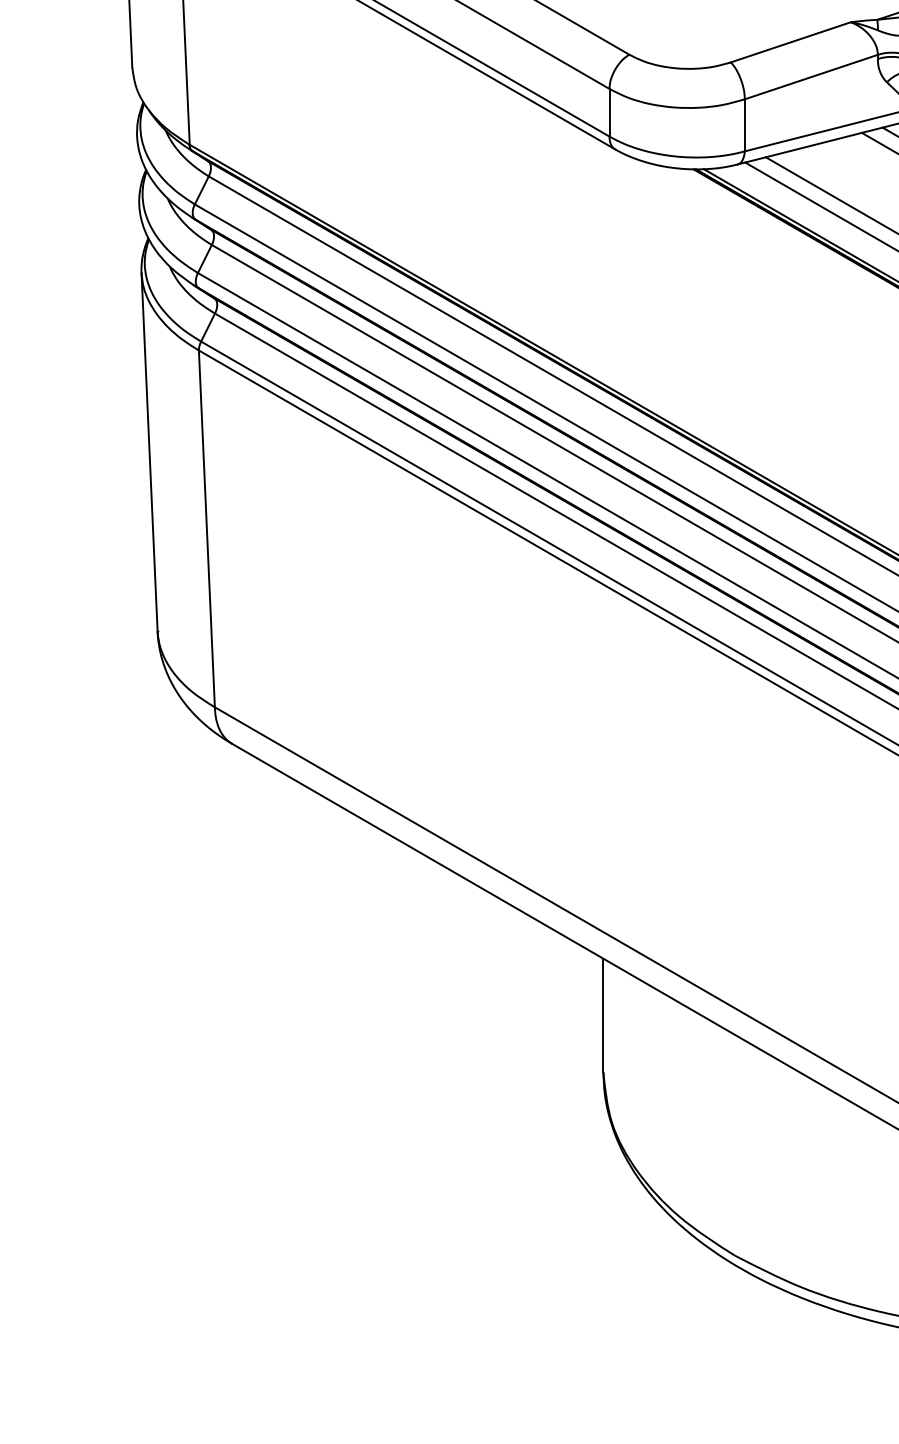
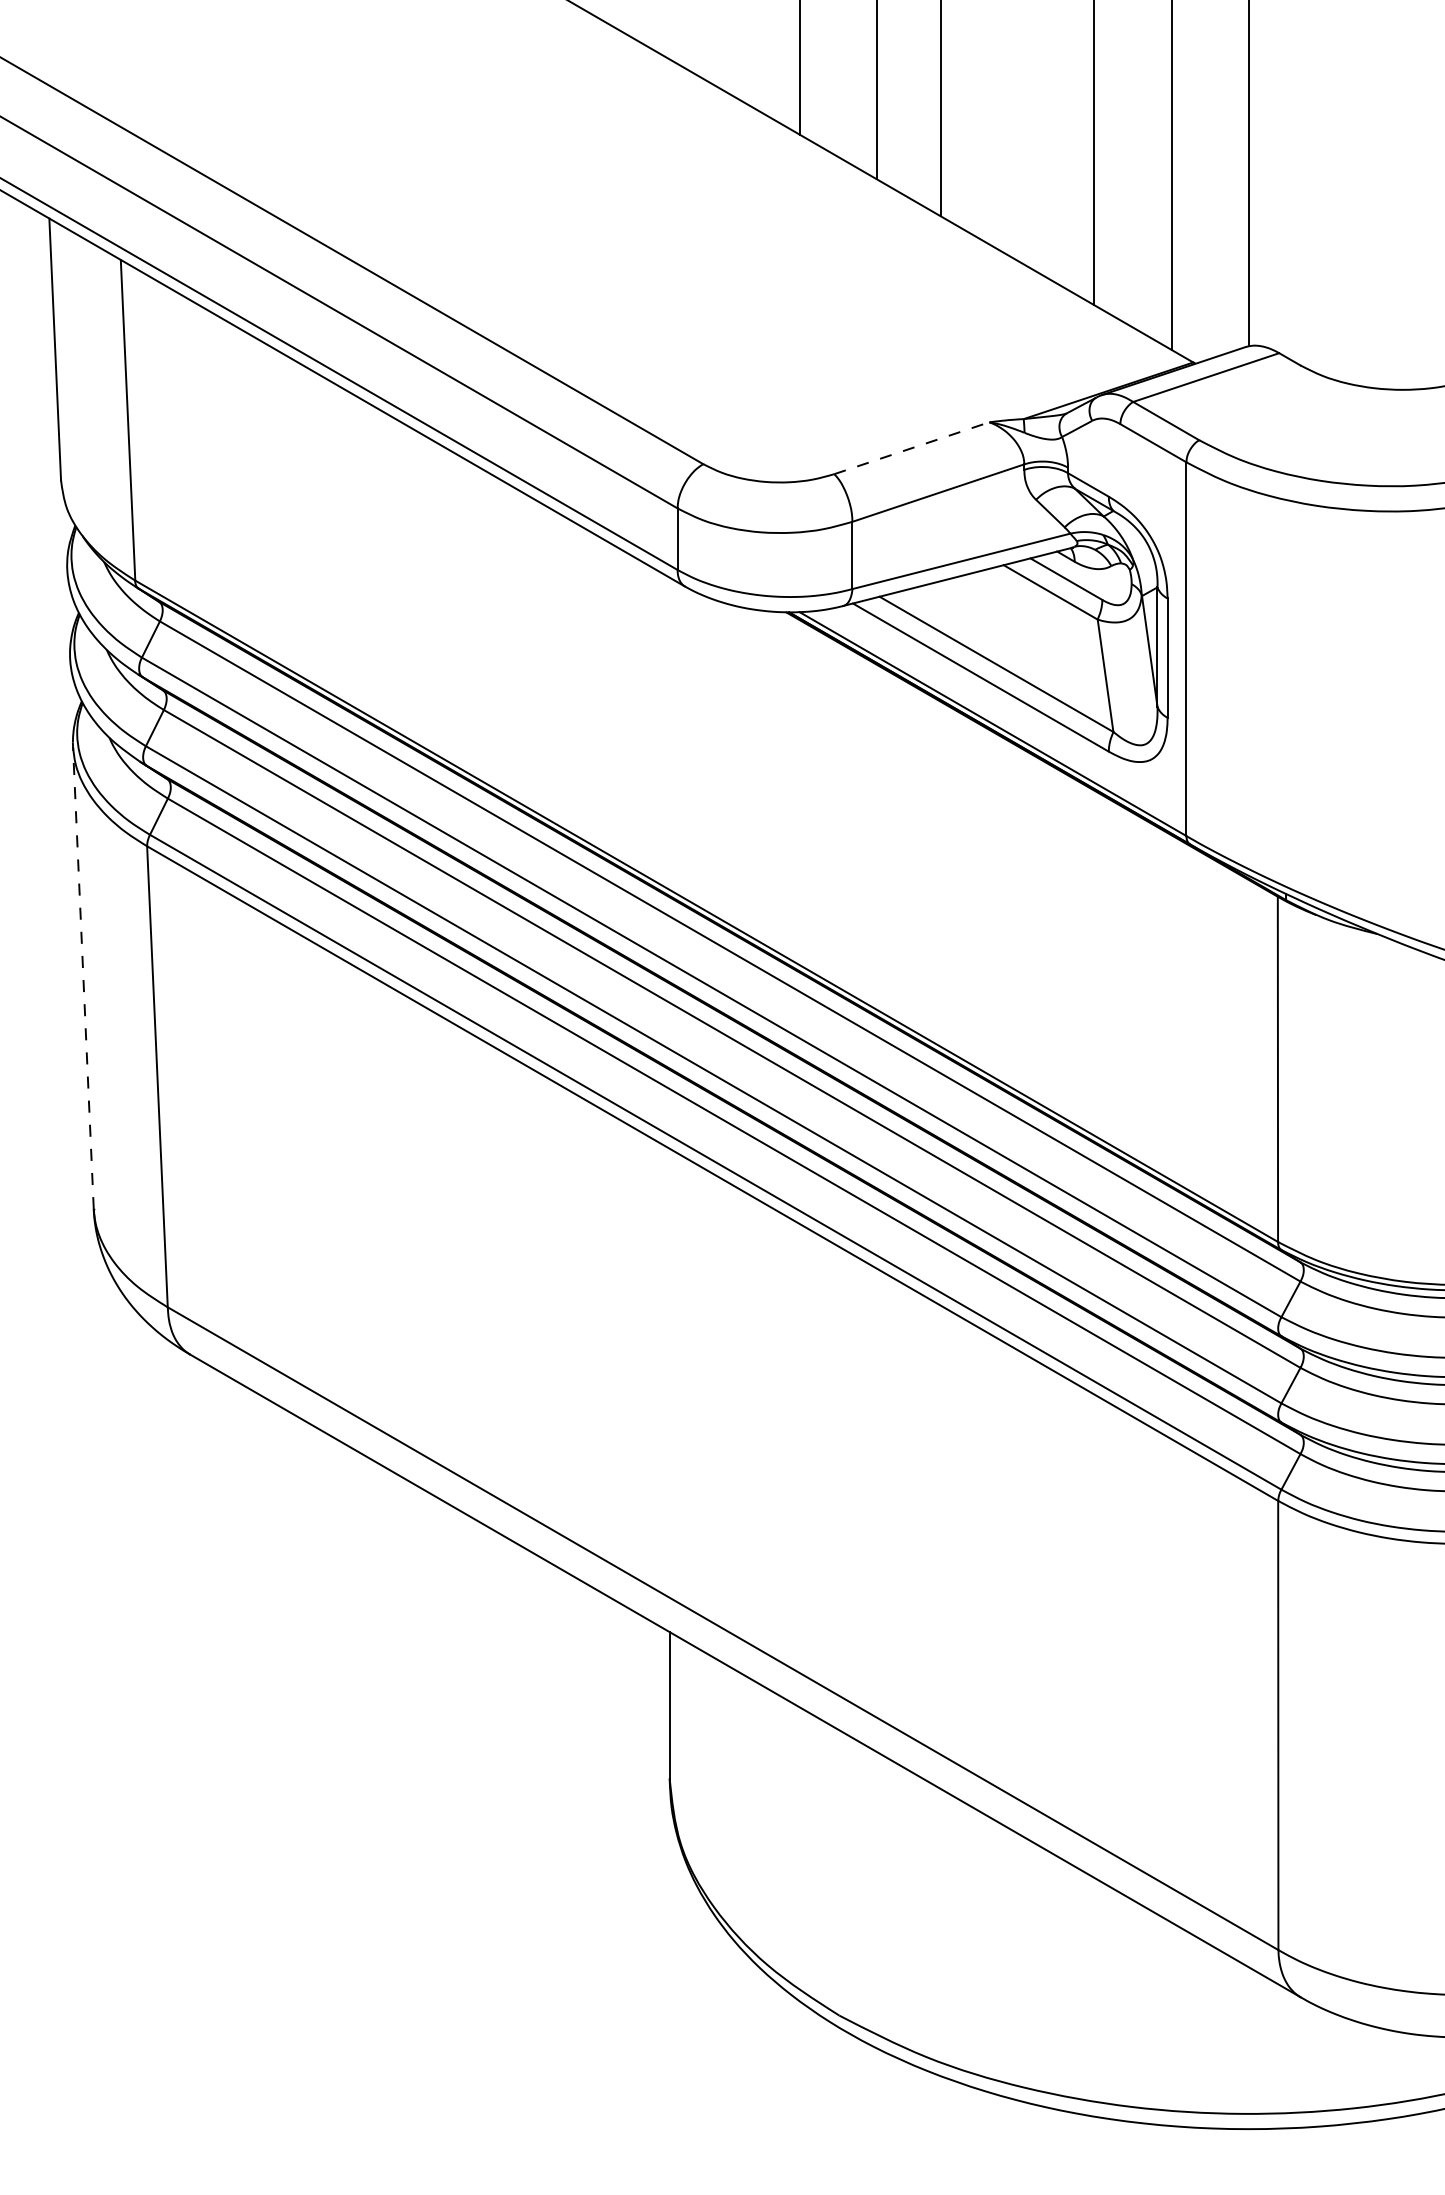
line: (790, 42) -> (911, 448), solid -> dashed
line: (149, 452) -> (83, 977), solid -> dashed

